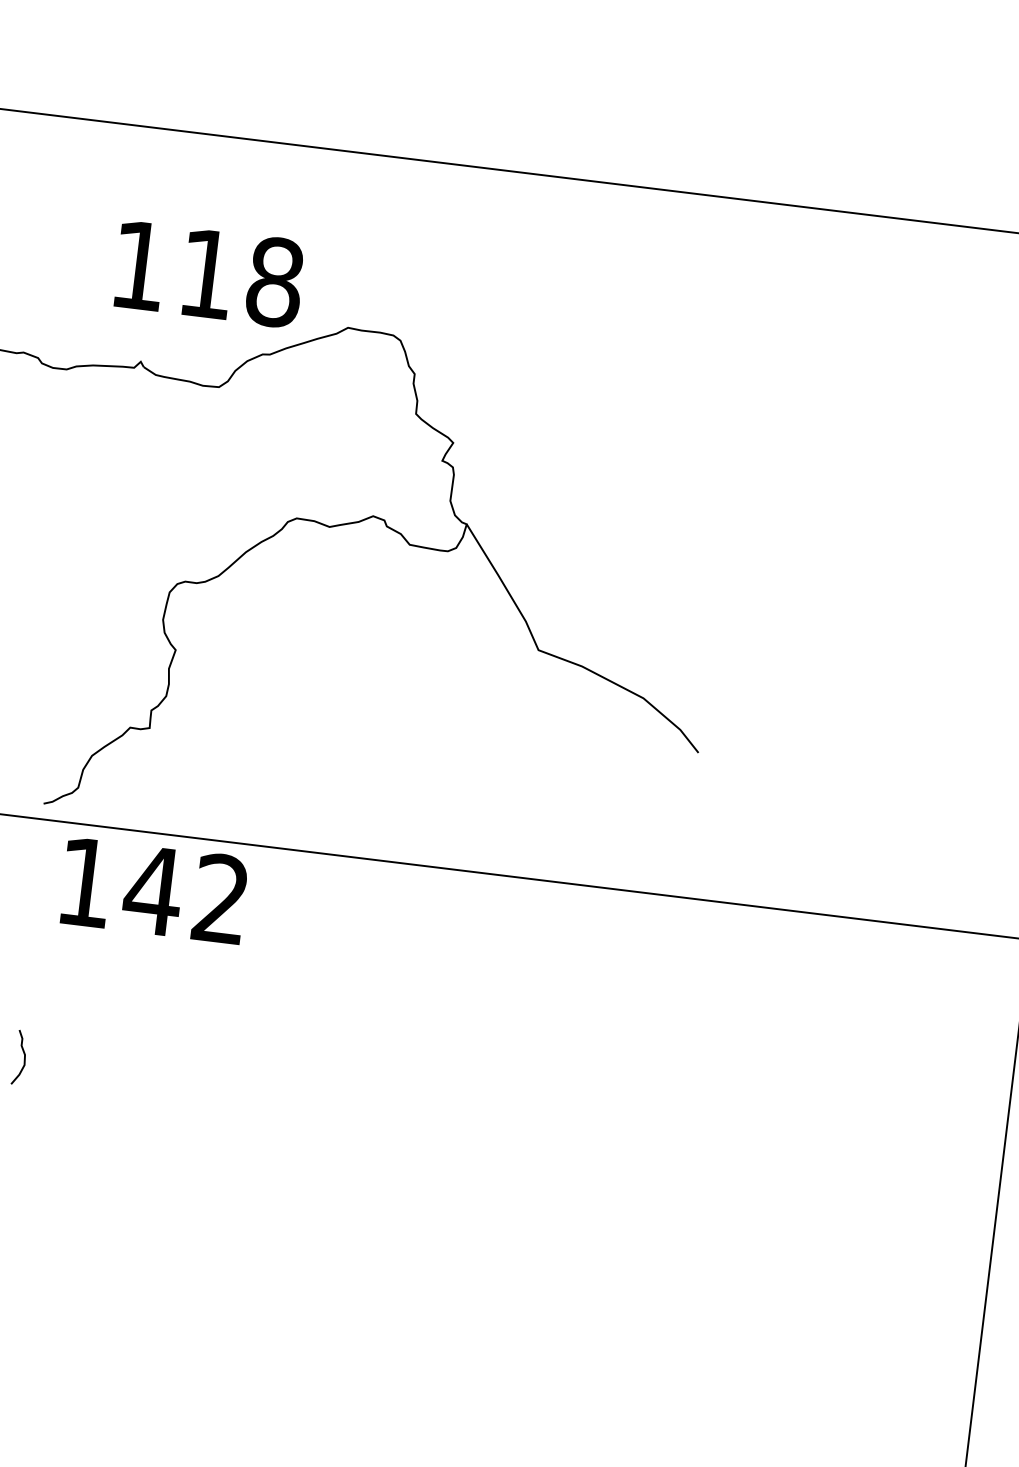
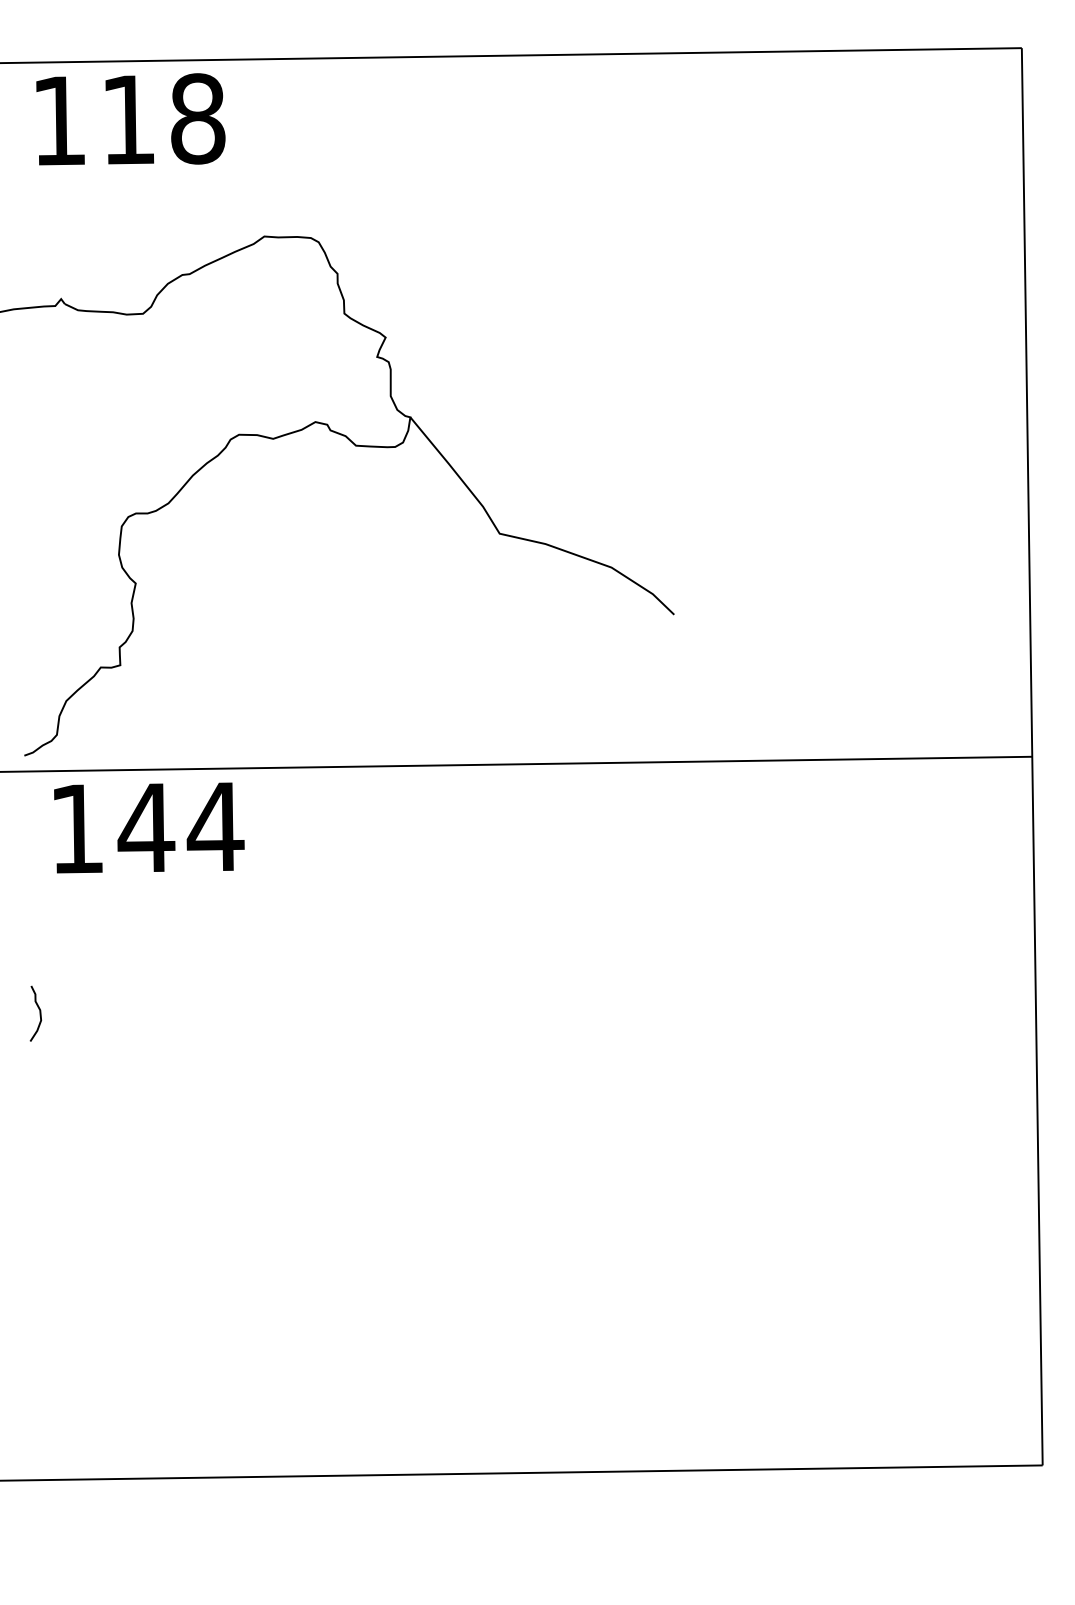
text: (209, 273) -> (130, 119), moved
text: (221, 898) -> (215, 826), 142 -> 144

